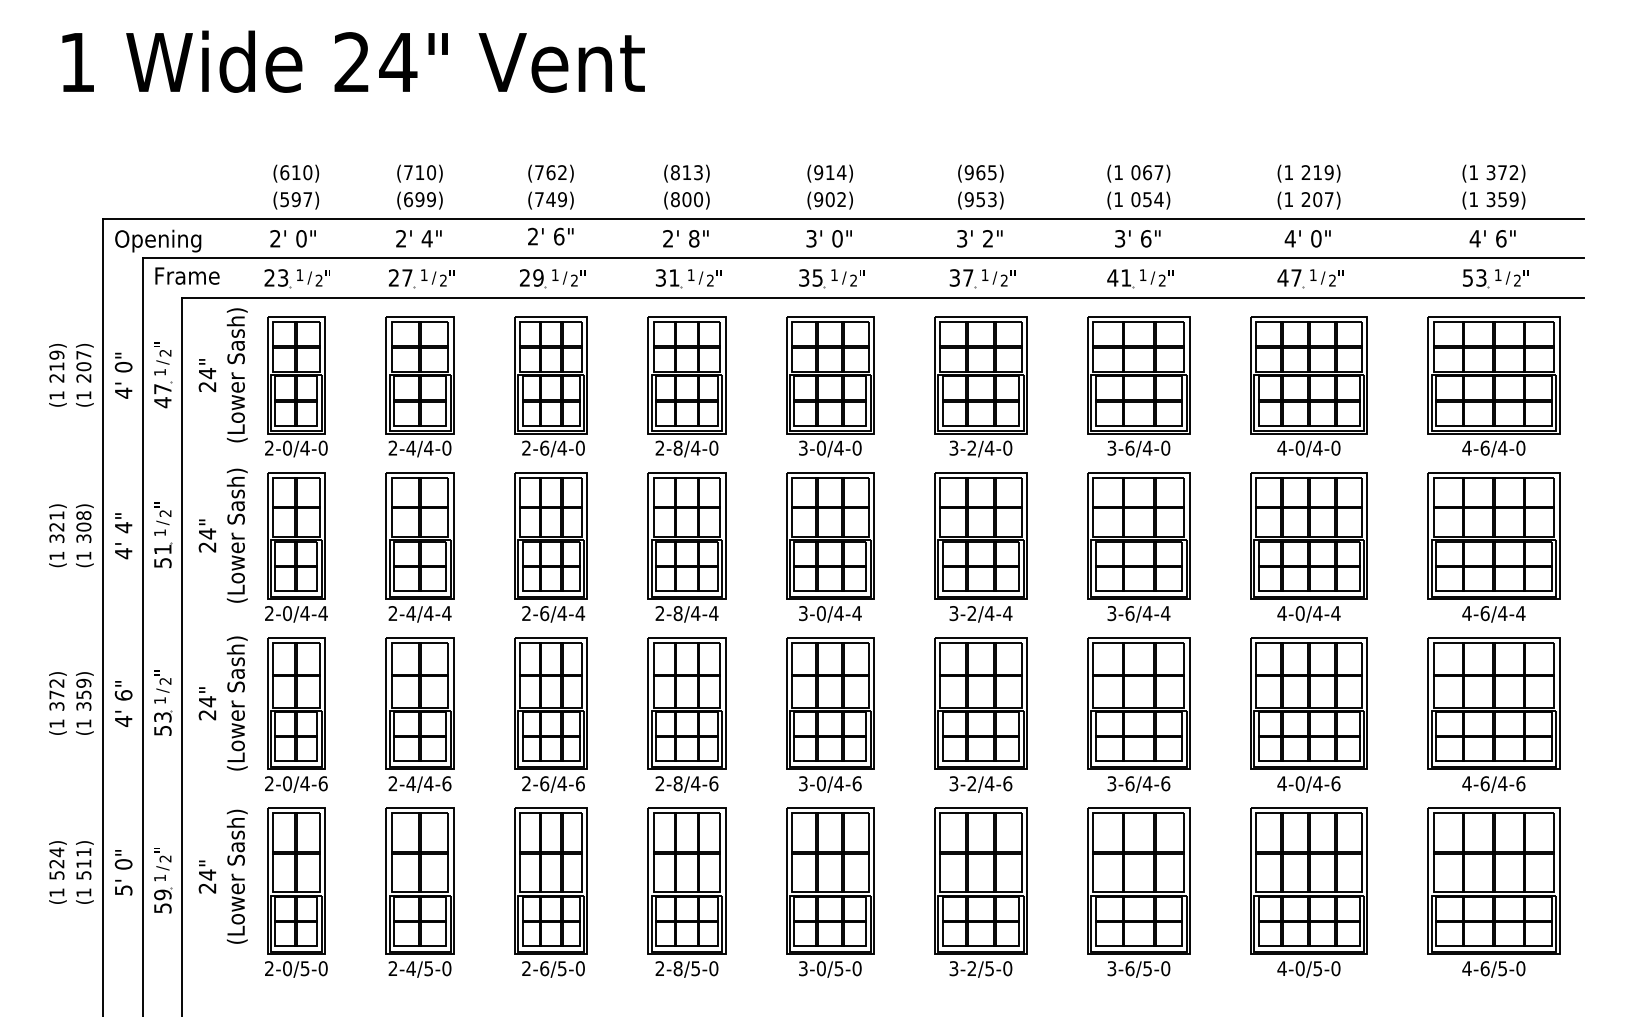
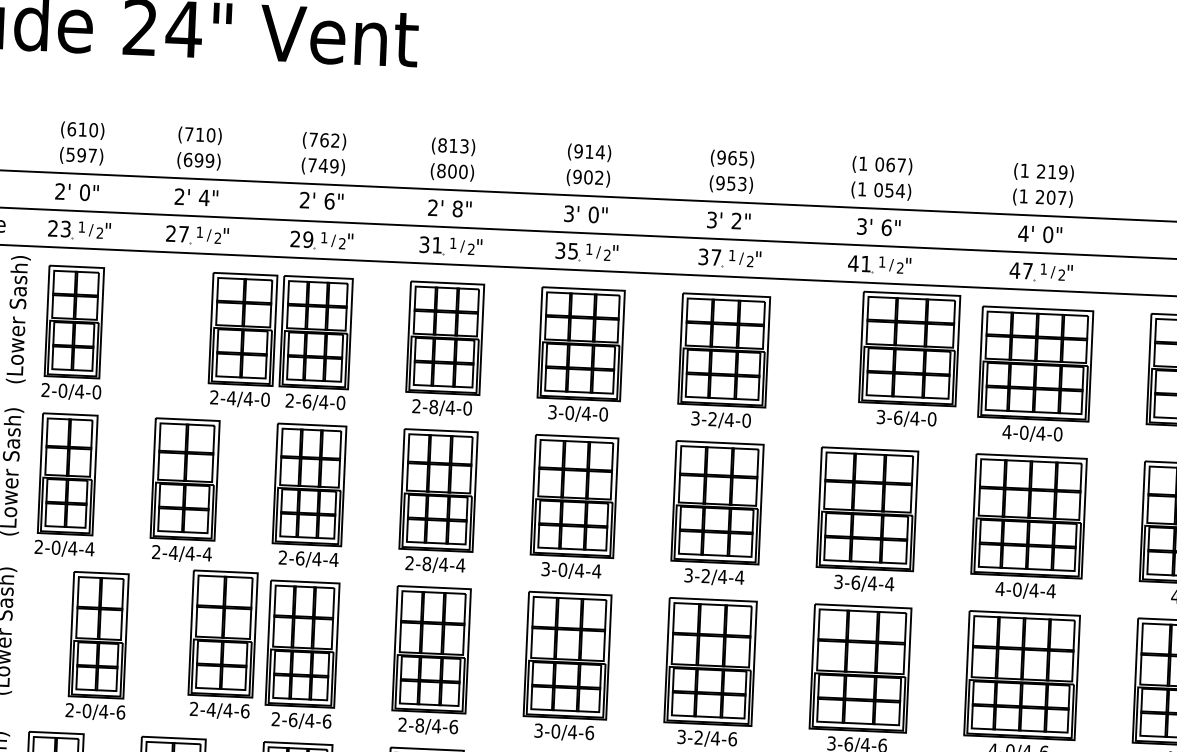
part: (419, 386) -> (242, 340), moved
part: (1138, 386) -> (908, 359), moved
part: (296, 714) -> (98, 645), moved
part: (419, 714) -> (222, 644), moved

